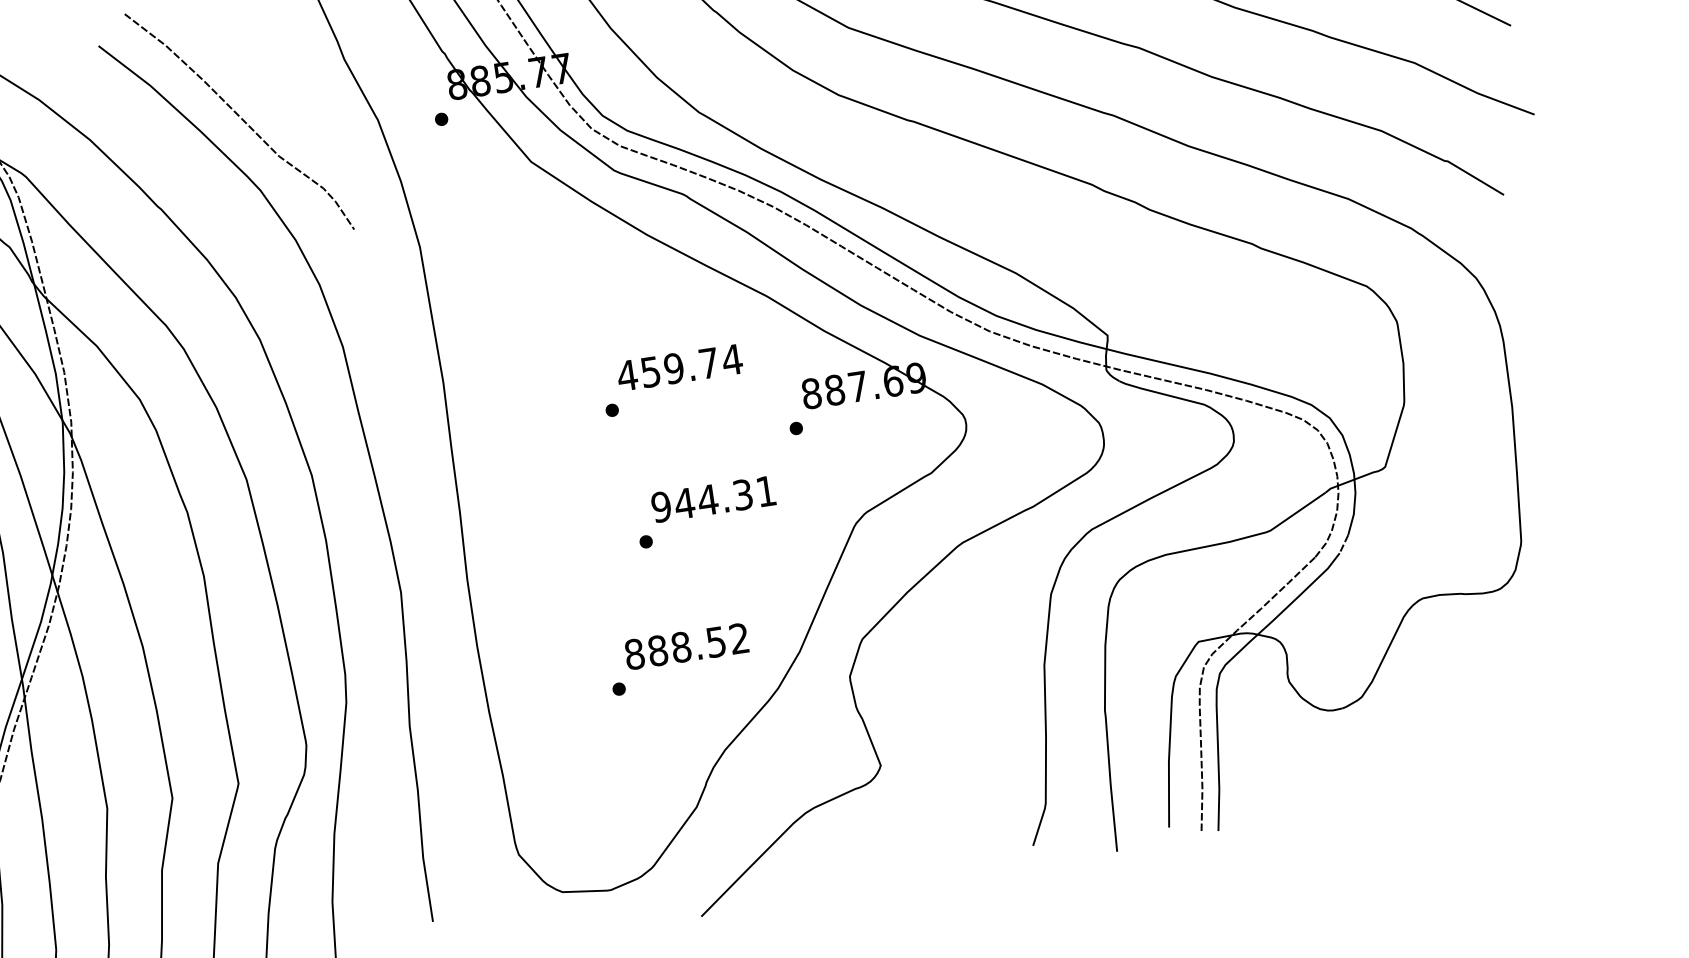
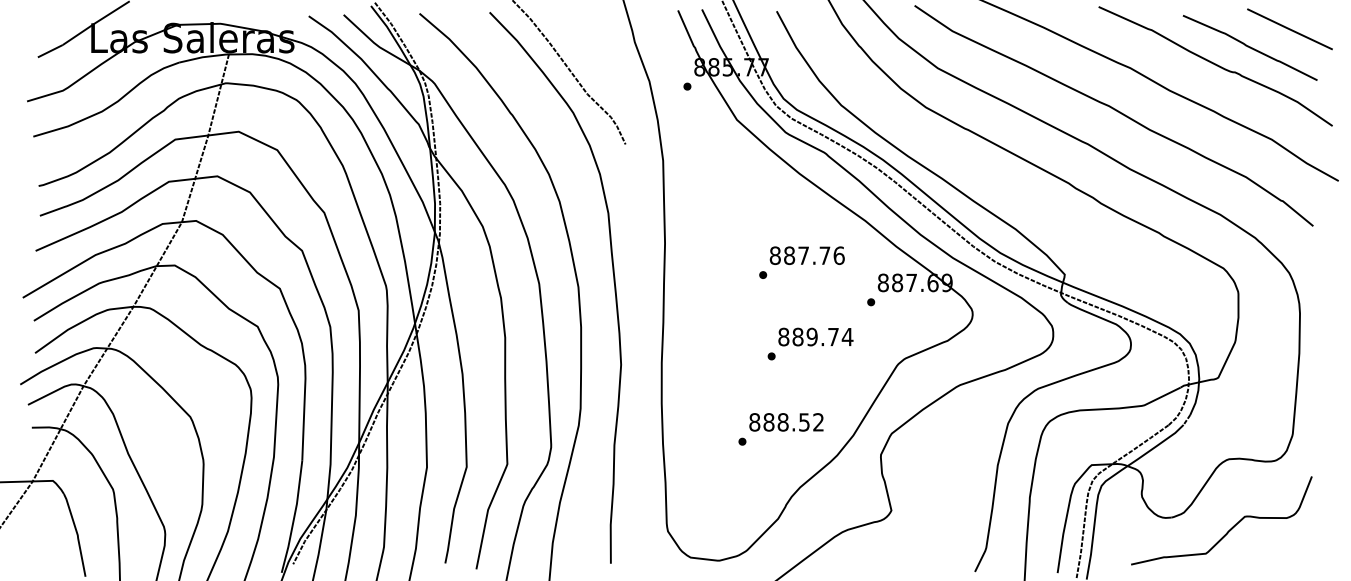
text: (678, 367) -> (806, 255), 459.74 -> 887.76
text: (713, 498) -> (815, 336), 944.31 -> 889.74
curve: (1442, 711) -> (1230, 528), added

